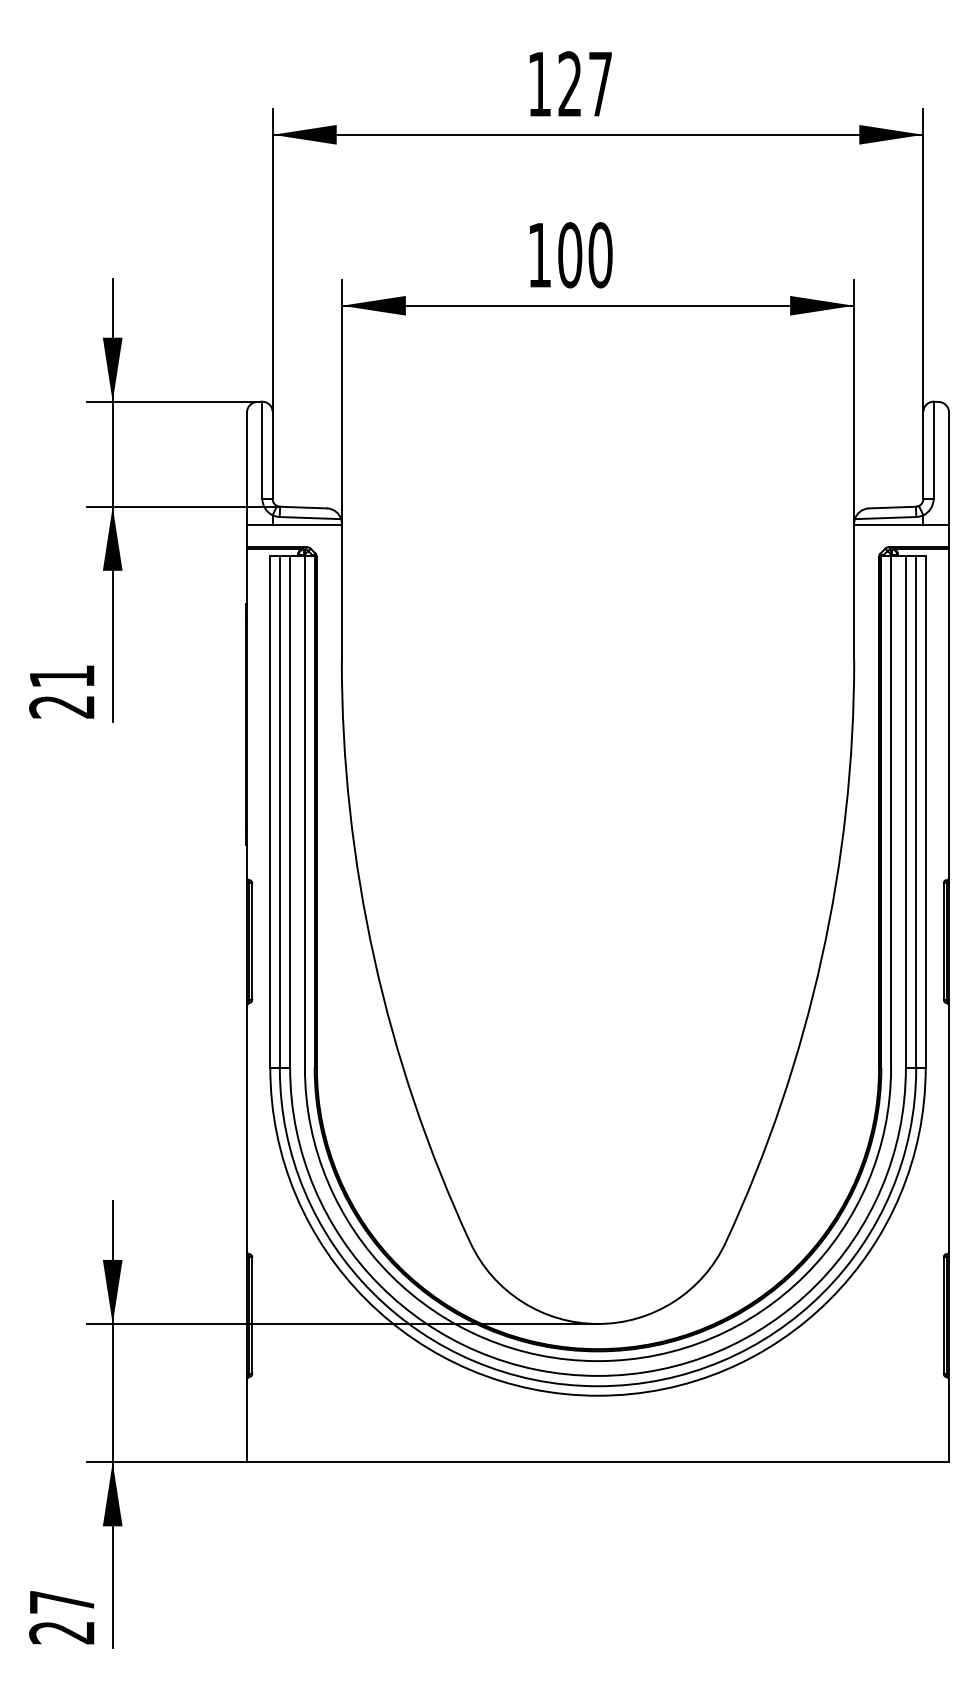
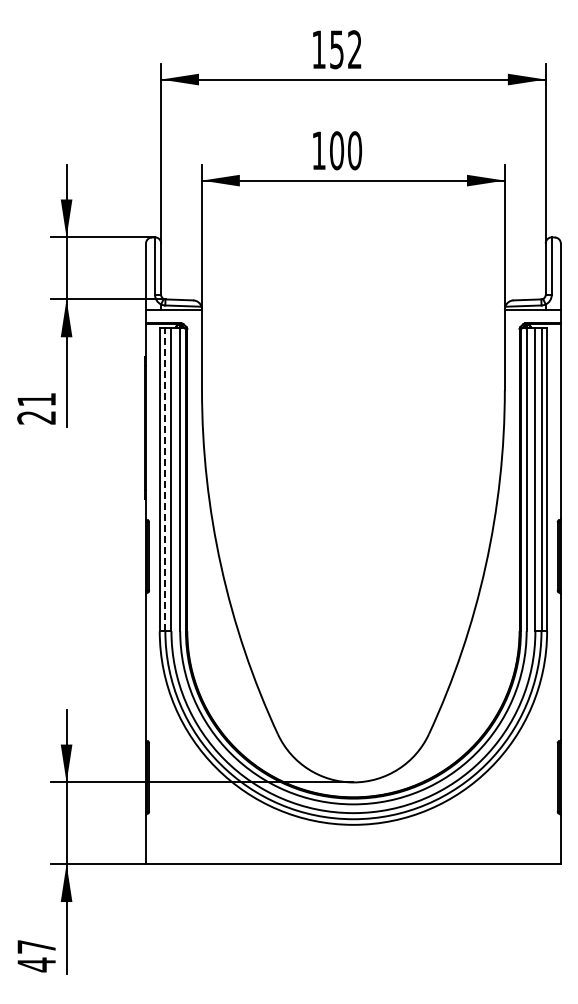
text: (584, 83) -> (345, 49), 127 -> 152
line: (280, 811) -> (165, 479), solid -> dashed
text: (61, 1632) -> (36, 964), 27 -> 47

